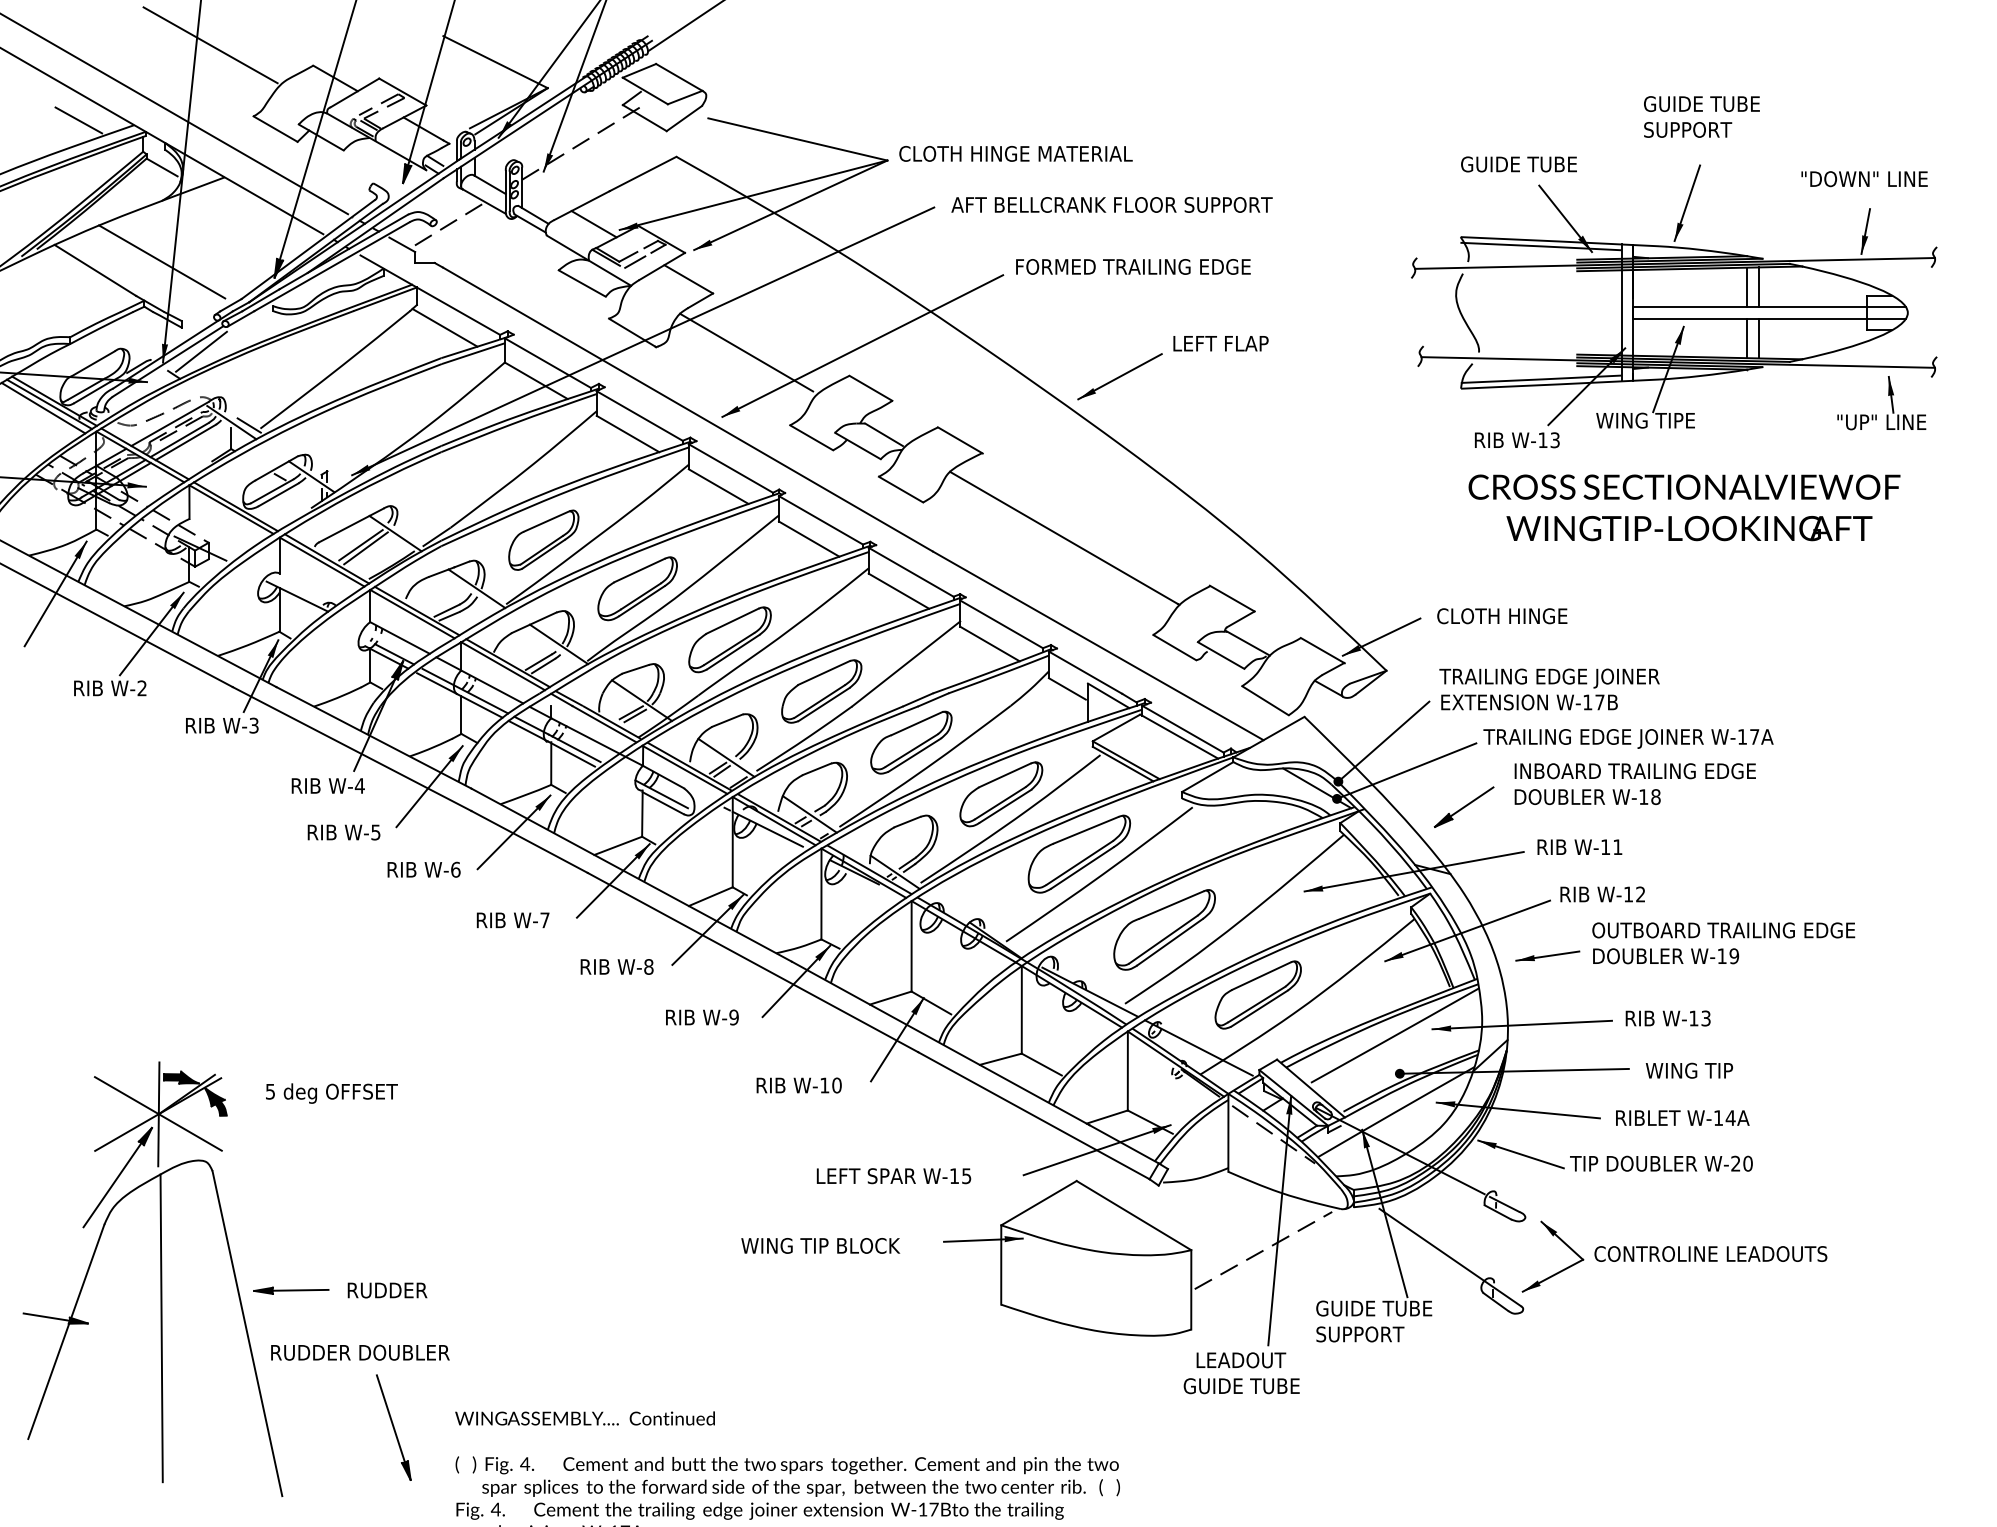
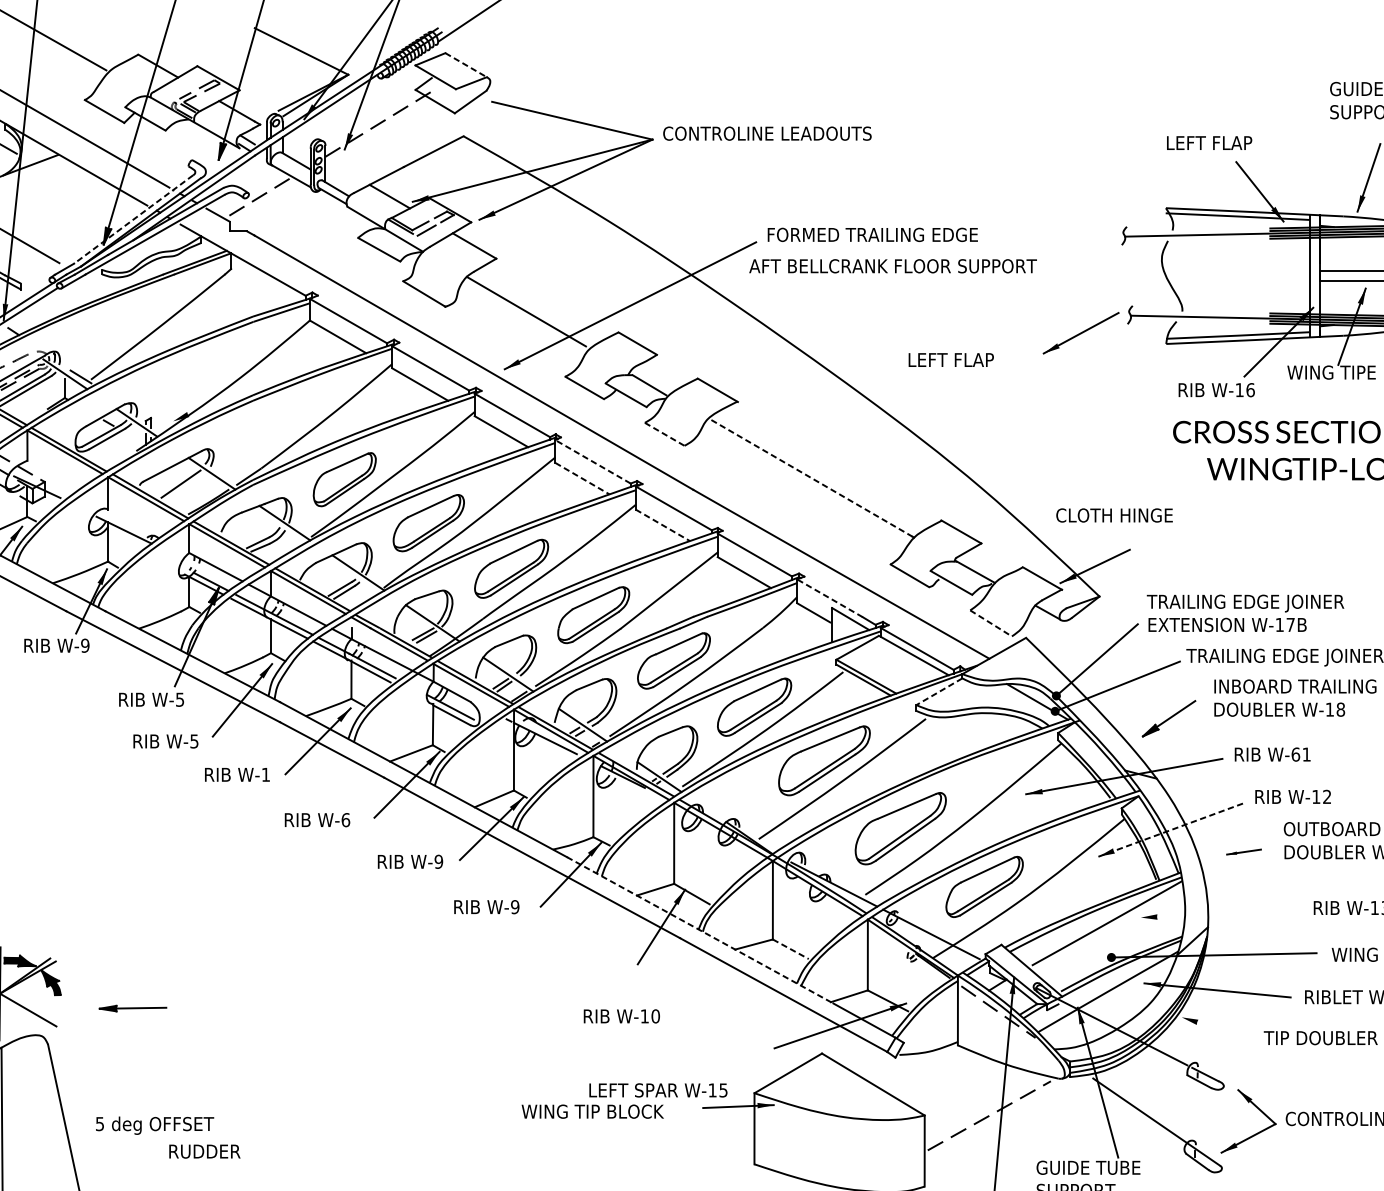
line: (679, 77) -> (466, 65), solid -> dashed
text: (1022, 153) -> (773, 133), CLOTH HINGE MATERIAL -> CONTROLINE LEADOUTS
text: (1518, 164) -> (1217, 143), GUIDE TUBE -> LEFT FLAP
text: (1111, 204) -> (892, 265), moved
line: (308, 249) -> (134, 219), solid -> dashed
line: (444, 327) -> (255, 289), removed
line: (643, 341) -> (434, 301), removed
text: (1220, 343) -> (950, 359), moved
line: (201, 351) -> (38, 310), removed
part: (1119, 376) -> (1080, 333), moved
text: (1555, 440) -> (1250, 390), W-13 -> W-16
line: (901, 489) -> (665, 434), solid -> dashed
line: (820, 520) -> (592, 462), solid -> dashed
line: (1064, 537) -> (811, 477), solid -> dashed
line: (809, 539) -> (582, 479), solid -> dashed
line: (365, 548) -> (185, 487), removed
line: (898, 591) -> (662, 525), solid -> dashed
text: (1502, 616) -> (1114, 515), moved
line: (1085, 672) -> (829, 598), solid -> dashed
line: (1265, 701) -> (991, 624), solid -> dashed
text: (253, 725) -> (84, 645), W-3 -> W-9
line: (1207, 777) -> (939, 692), solid -> dashed
text: (359, 785) -> (179, 699), W-4 -> W-5
text: (1605, 847) -> (1295, 754), W-11 -> W-61
text: (455, 869) -> (265, 774), W-6 -> W-1
text: (544, 920) -> (345, 820), W-7 -> W-6
line: (1467, 930) -> (1172, 829), solid -> dashed
part: (1547, 955) -> (1243, 851), size x0.6
text: (648, 966) -> (438, 861), W-8 -> W-9
line: (1521, 1024) -> (1220, 913), removed
line: (940, 1043) -> (700, 930), solid -> dashed
line: (1041, 1064) -> (790, 949), solid -> dashed
text: (798, 1085) -> (621, 1016), moved
text: (331, 1093) -> (154, 1125), moved
line: (1520, 1154) -> (1219, 1029), removed
text: (893, 1176) -> (657, 1090), moved
part: (291, 1290) -> (133, 1008), moved

